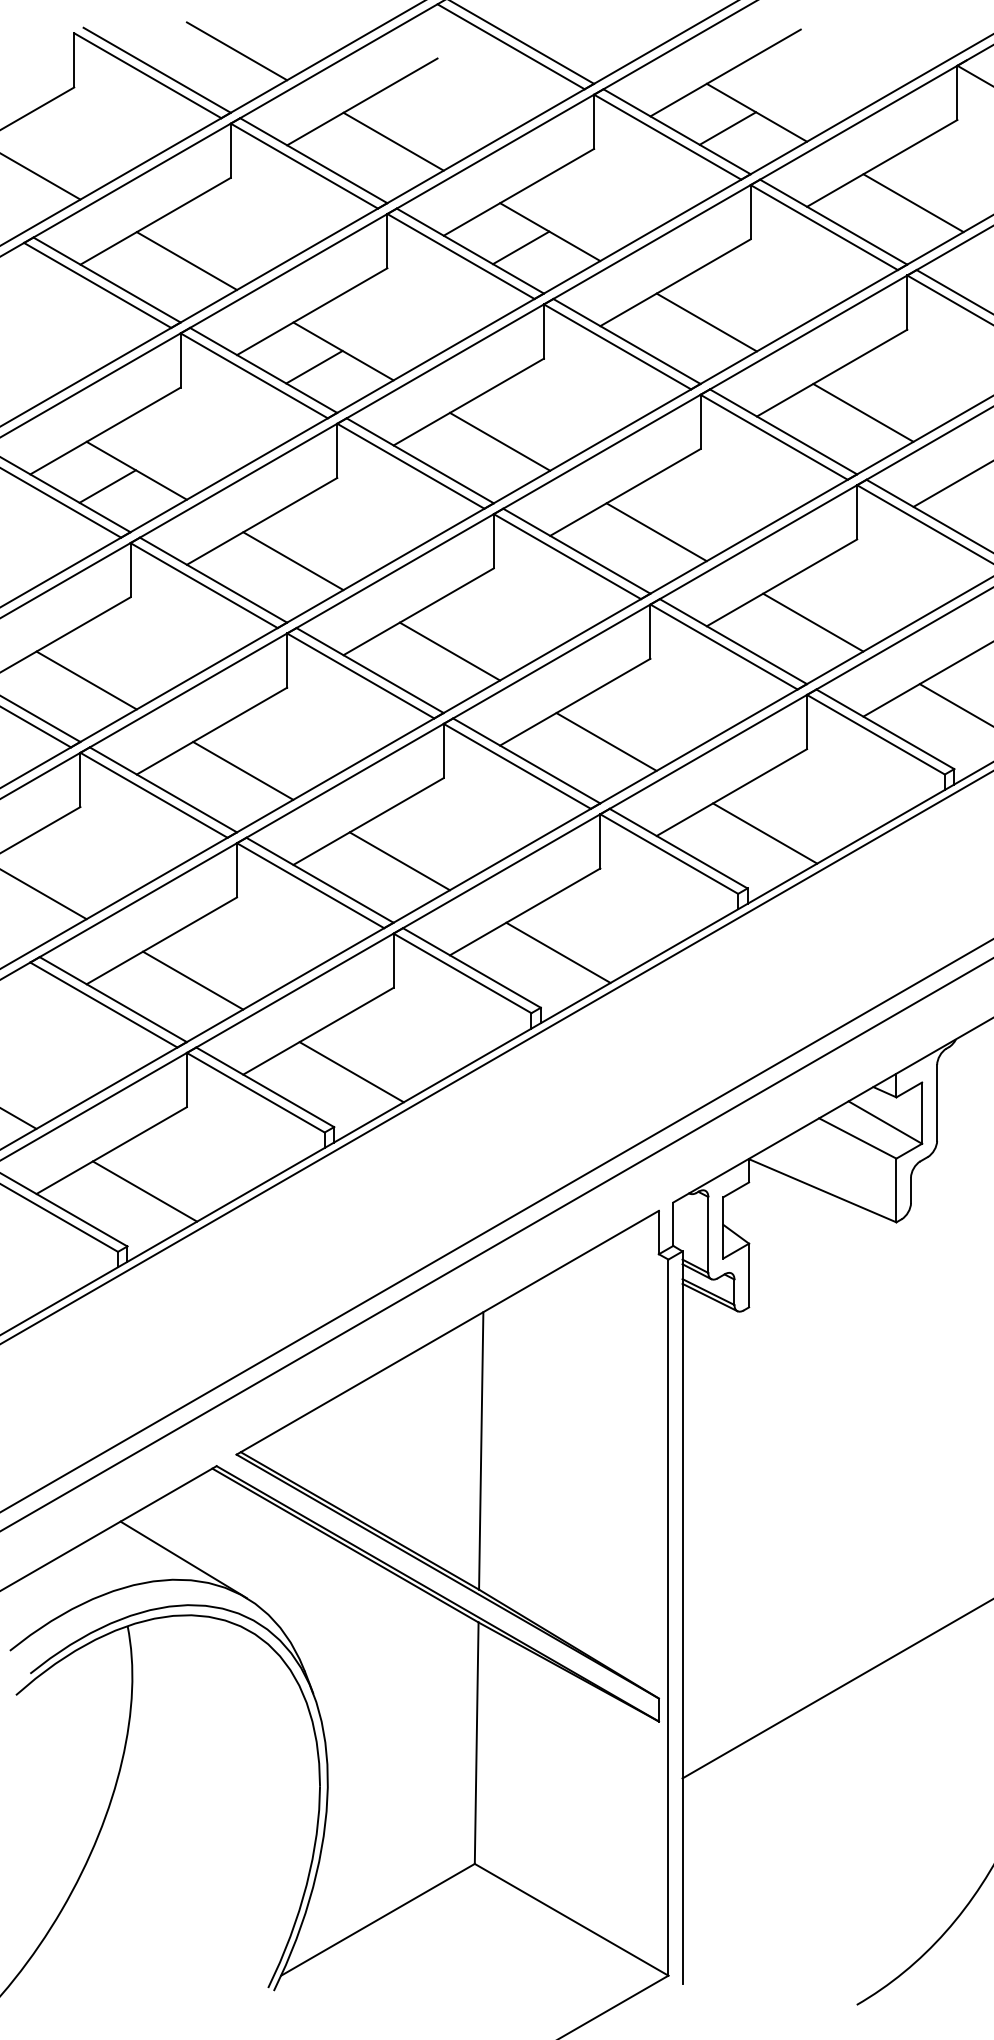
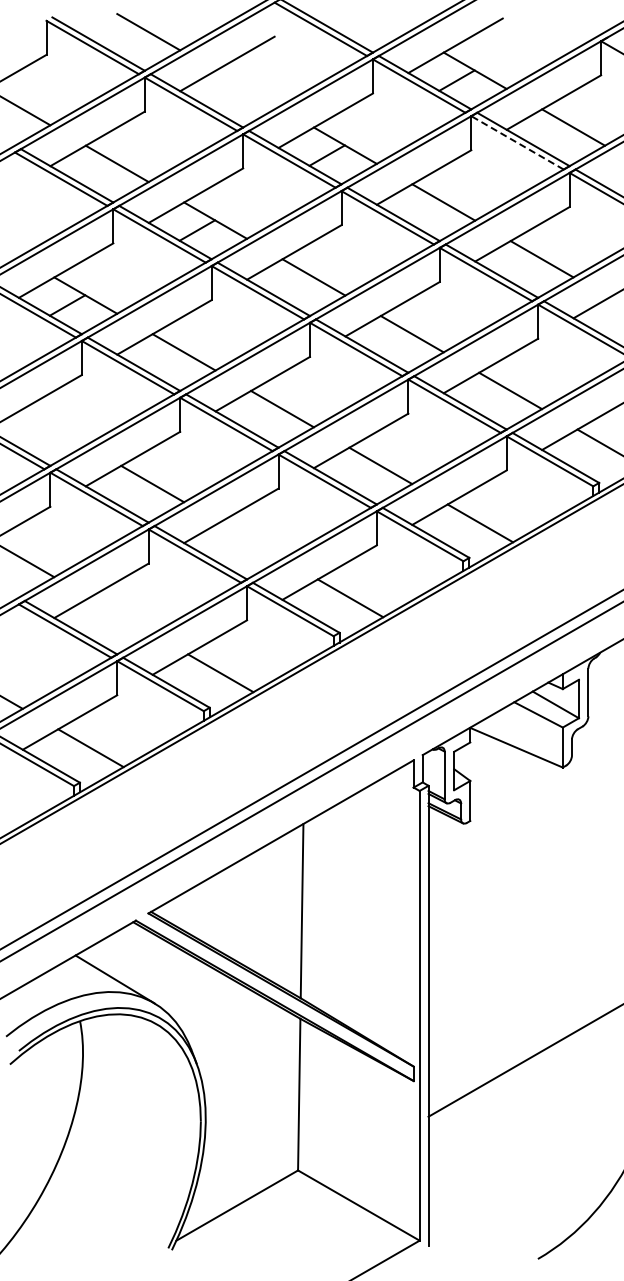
line: (392, 140) -> (246, 88), removed
line: (824, 226) -> (517, 142), solid -> dashed
line: (85, 680) -> (53, 427), removed
line: (399, 860) -> (250, 540), removed
line: (192, 980) -> (120, 615), removed

